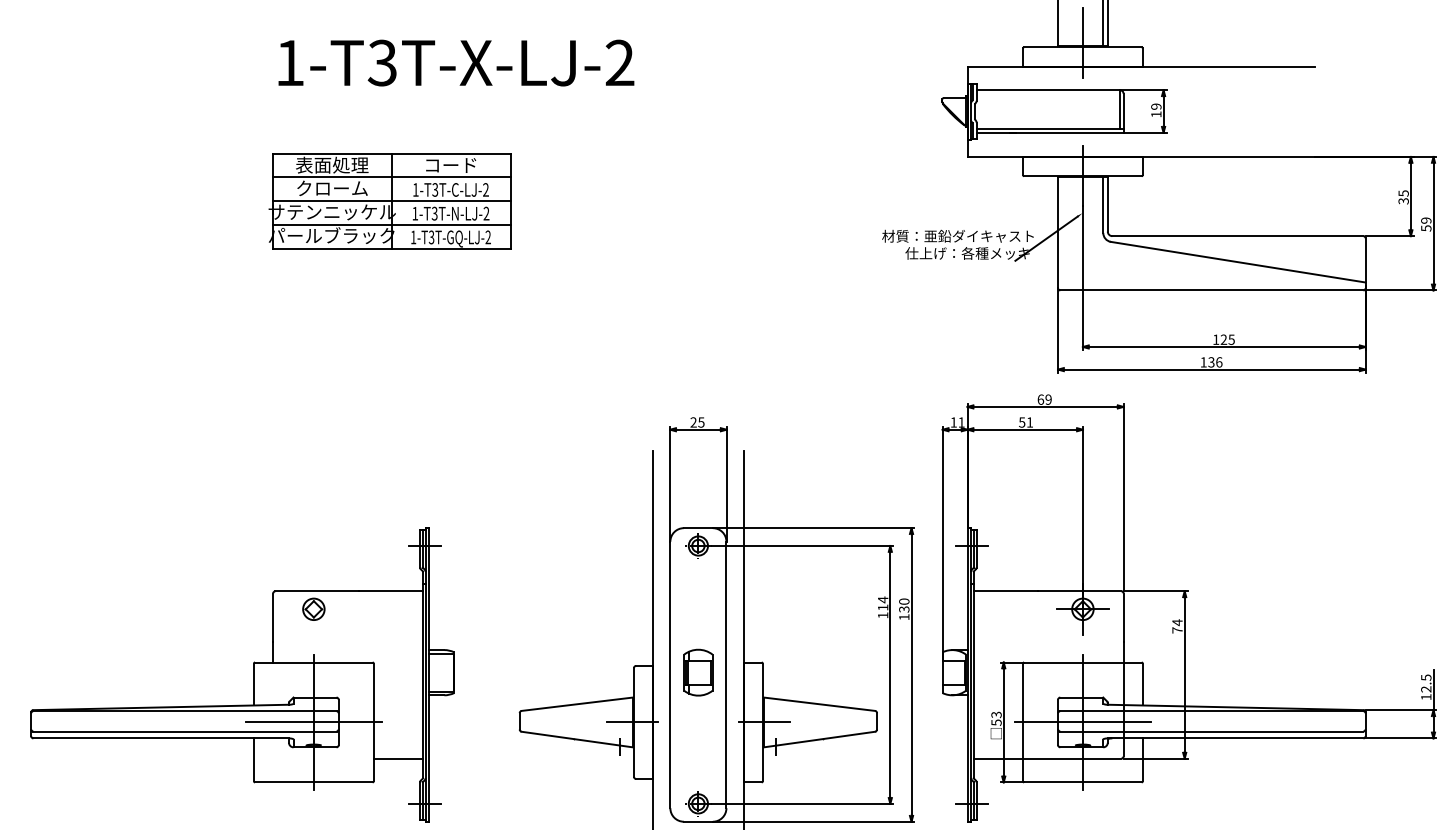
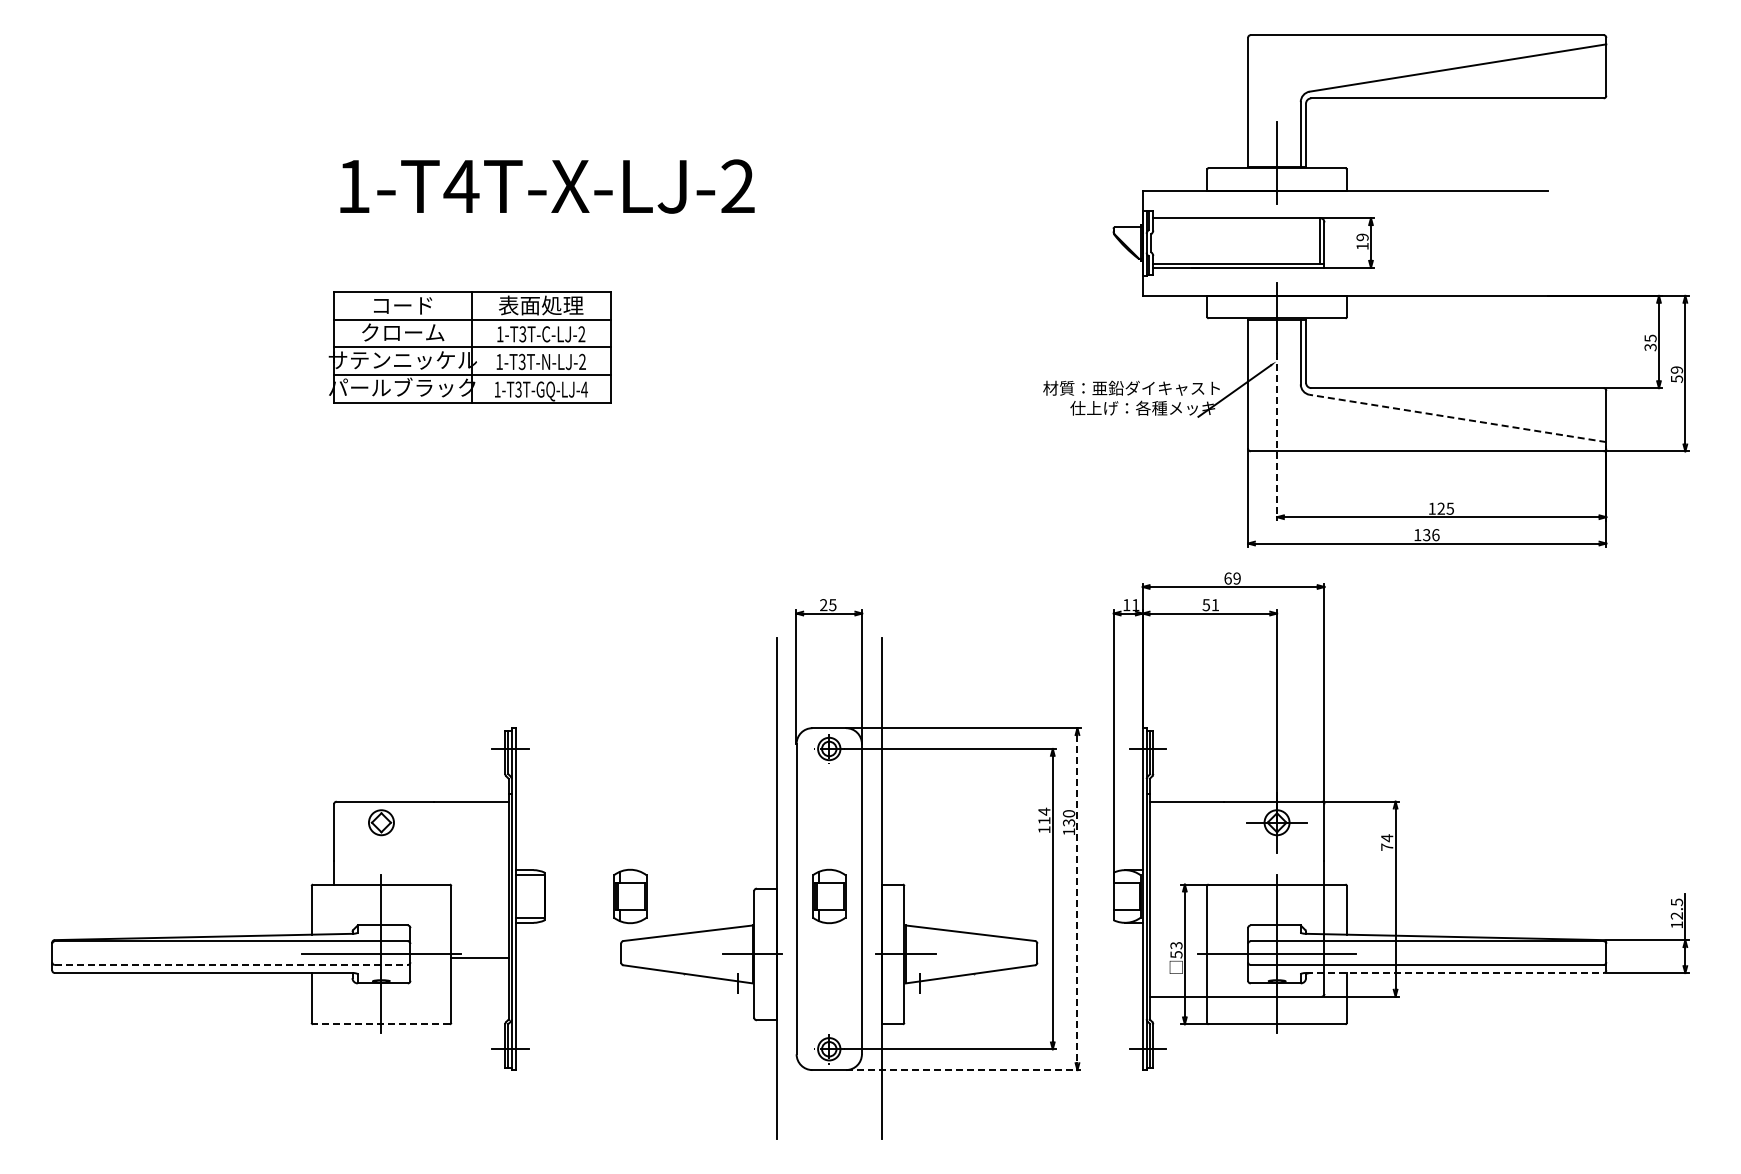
text: (382, 63) -> (461, 186), 1-T3T-X-LJ-2 -> 1-T4T-X-LJ-2
text: (331, 165) -> (402, 305), 表面処理 -> コード
text: (450, 165) -> (540, 305), コード -> 表面処理
text: (488, 237) -> (584, 389), 1-T3T-GQ-LJ-2 -> 1-T3T-GQ-LJ-4
line: (1237, 262) -> (1457, 418), solid -> dashed
line: (1083, 278) -> (1277, 437), solid -> dashed
part: (527, 672) -> (630, 896), added
line: (911, 675) -> (1077, 899), solid -> dashed
line: (185, 731) -> (231, 964), solid -> dashed
line: (1235, 738) -> (1454, 973), solid -> dashed
line: (398, 758) -> (479, 957), moved
line: (313, 782) -> (380, 1024), solid -> dashed
line: (814, 822) -> (964, 1070), solid -> dashed

